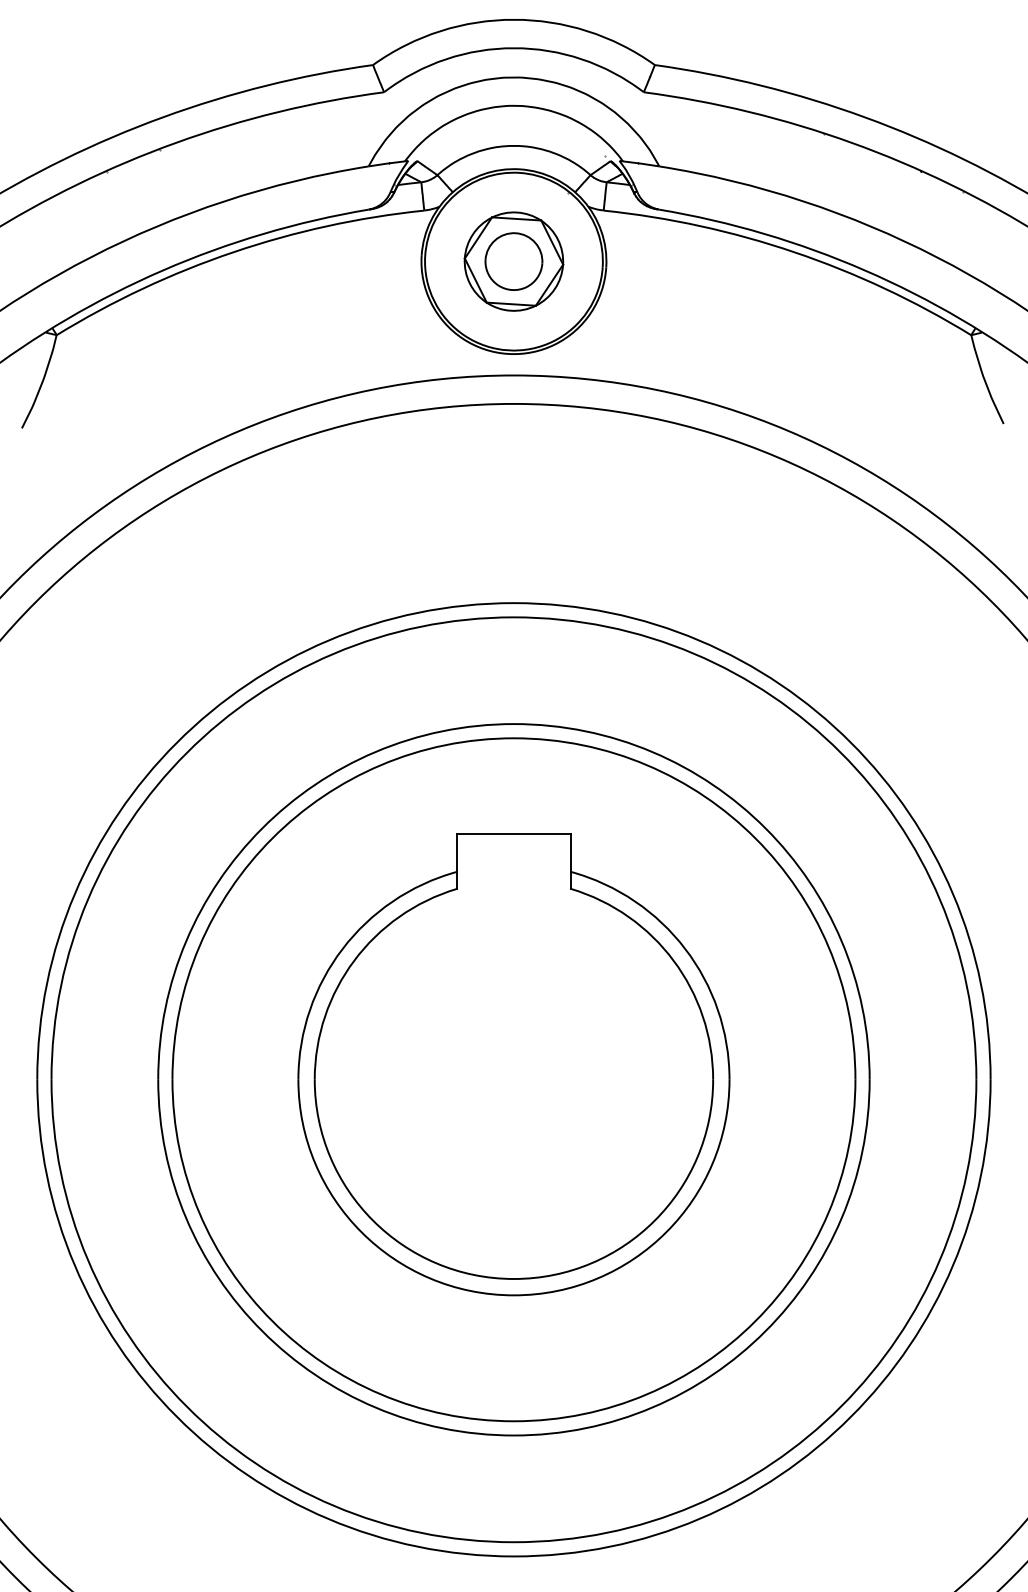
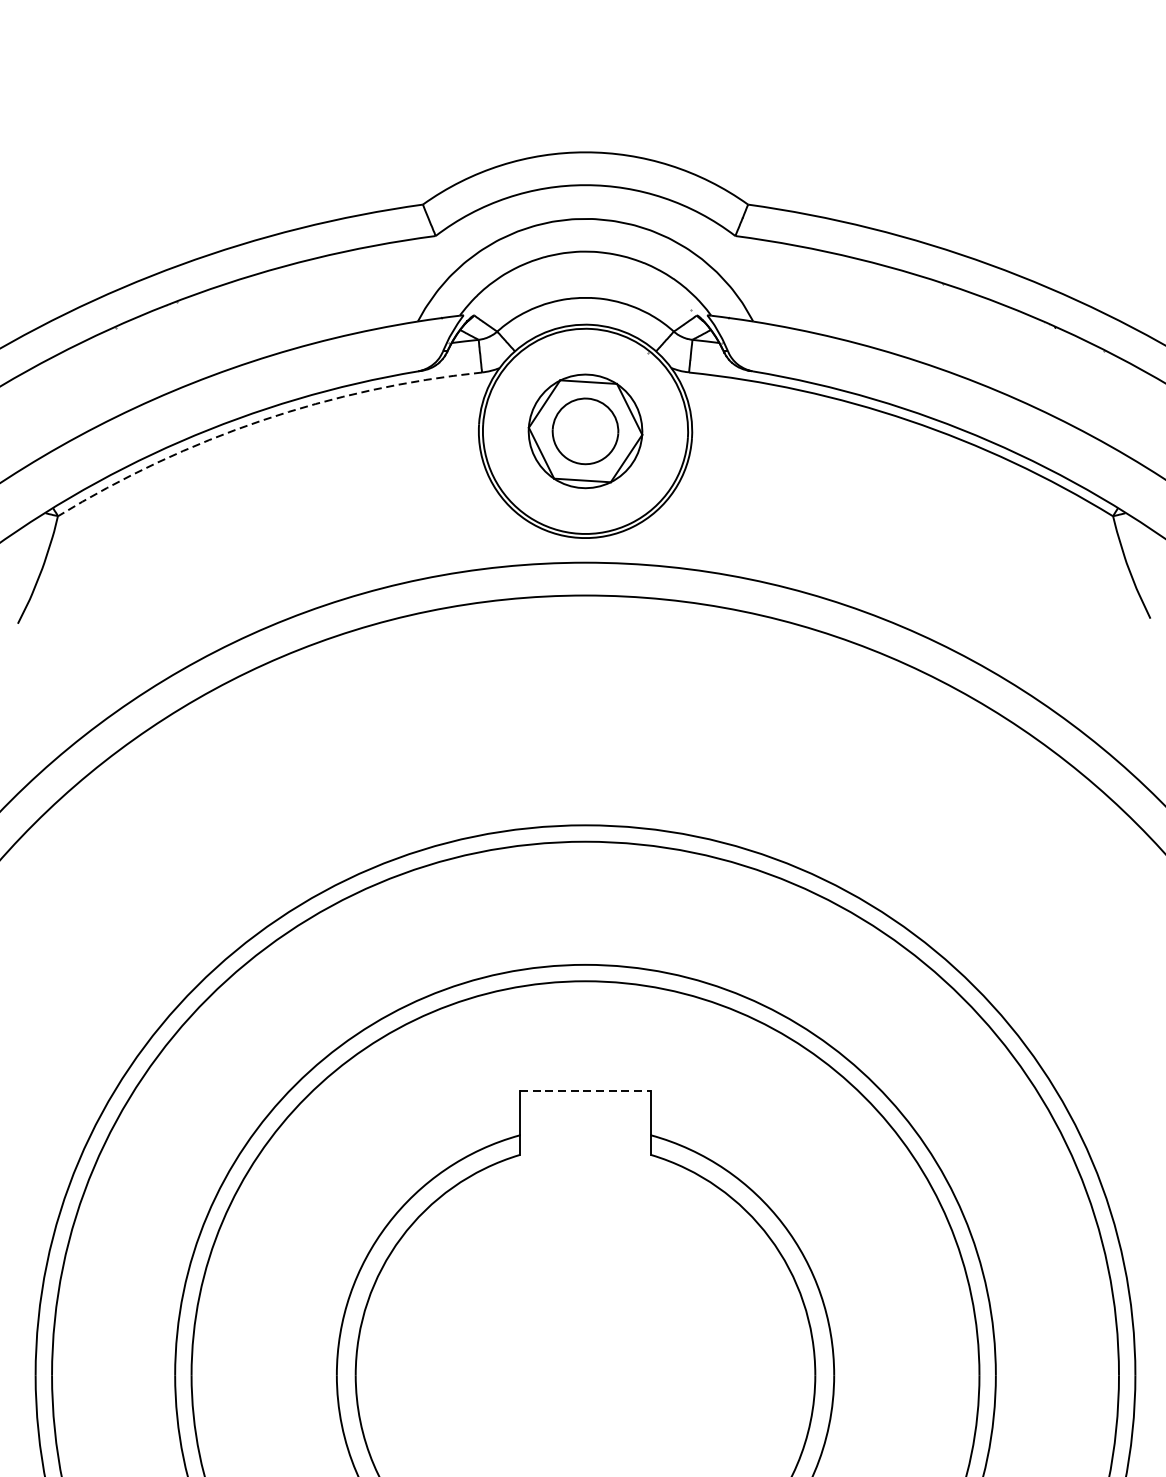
arc: (233, 252) -> (261, 420), solid -> dashed
line: (513, 833) -> (584, 1091), solid -> dashed

